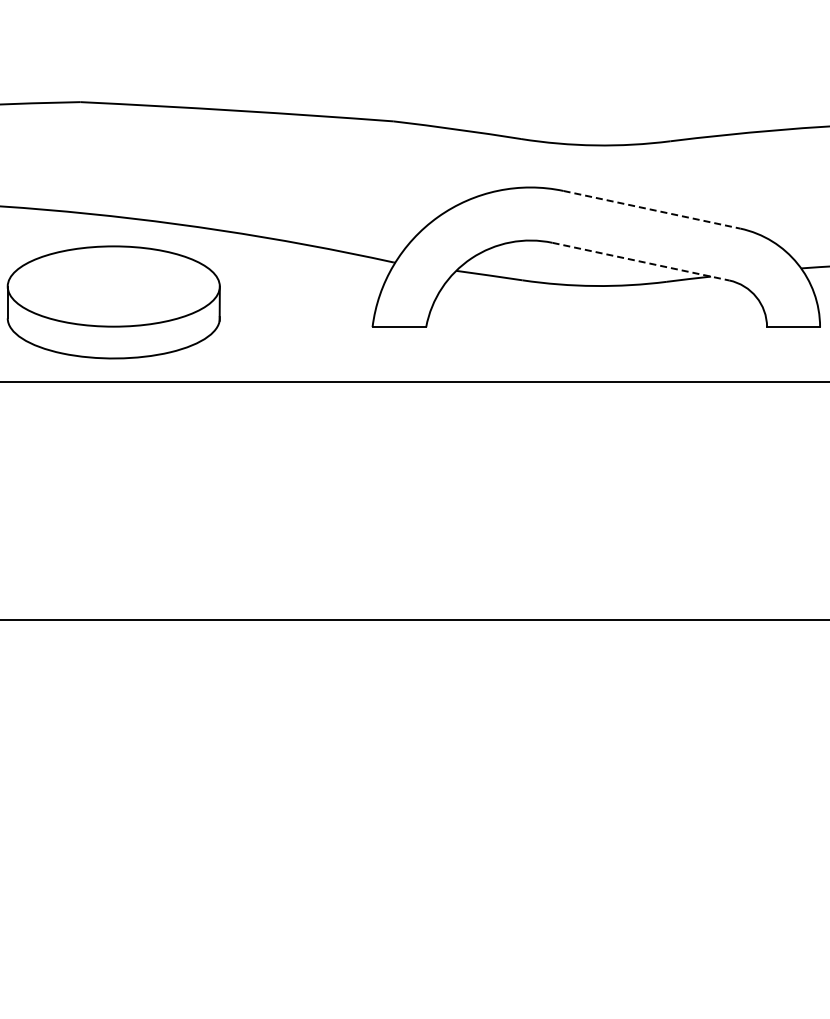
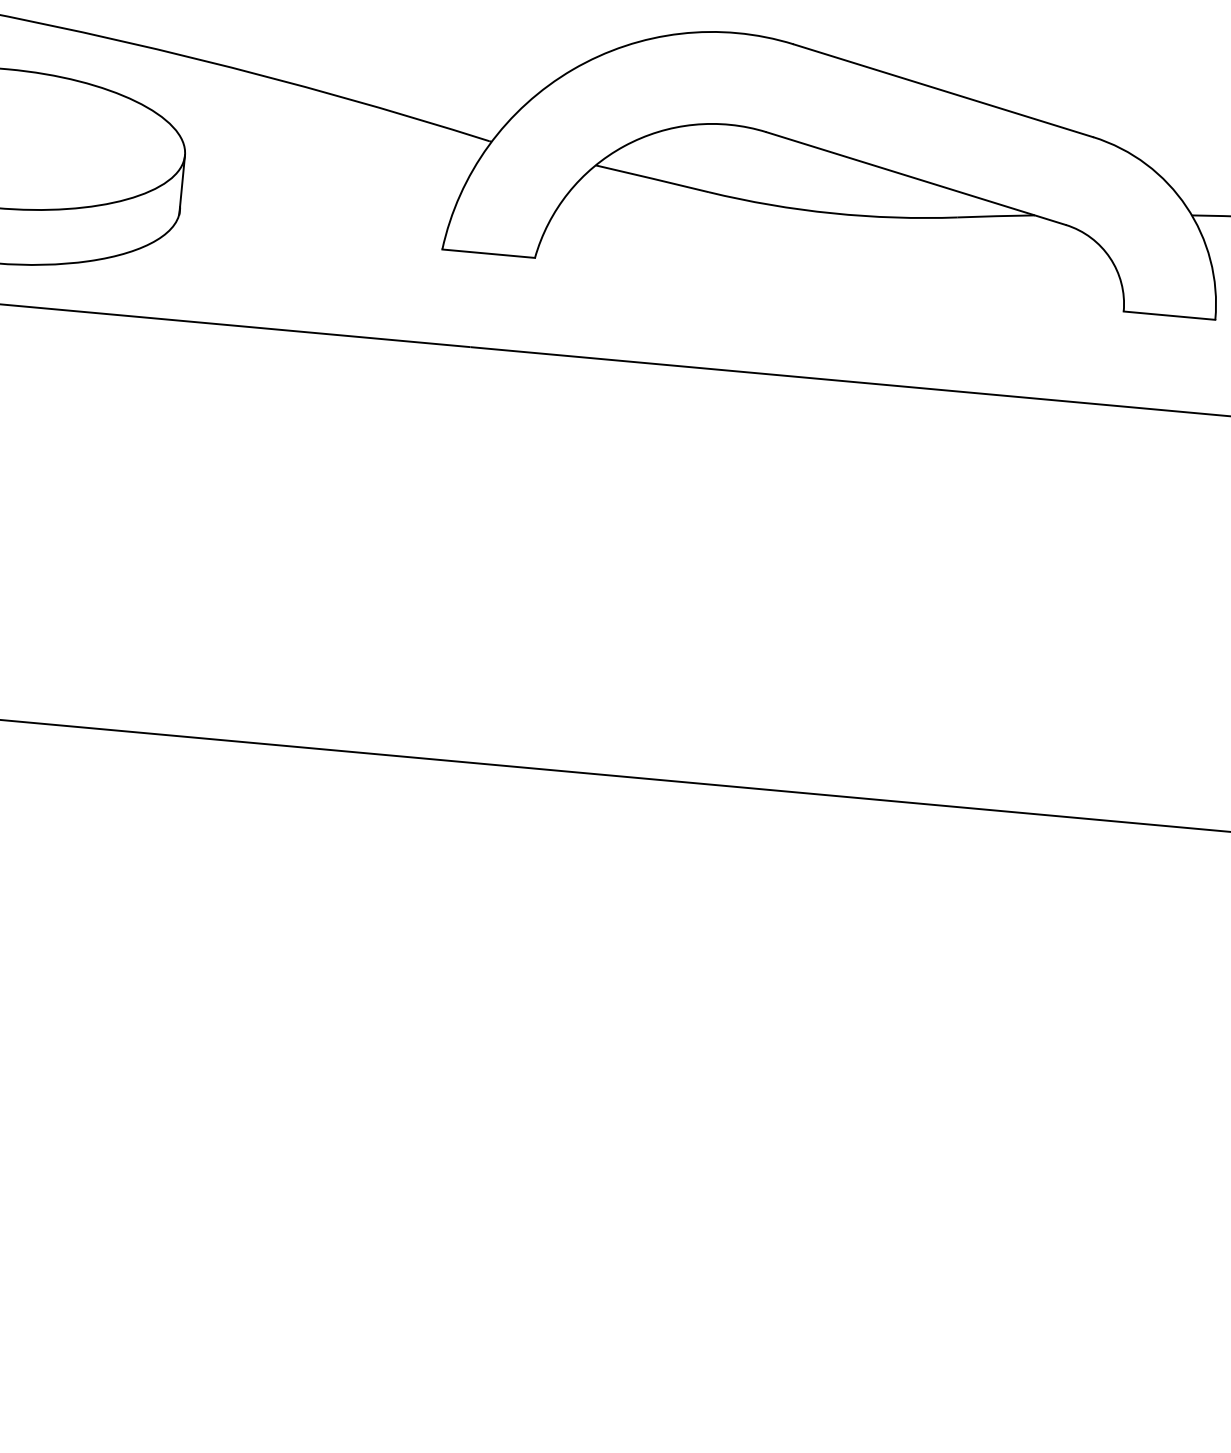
line: (652, 209) -> (944, 90), dashed -> solid
line: (641, 261) -> (917, 178), dashed -> solid

